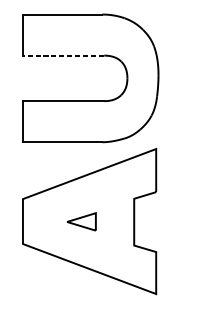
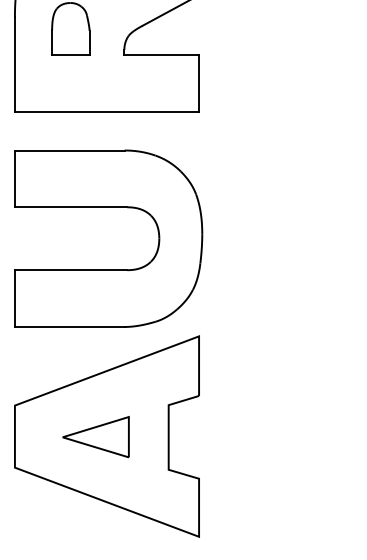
line: (63, 55) -> (70, 207), dashed -> solid
part: (81, 221) -> (95, 436), size x1.67

